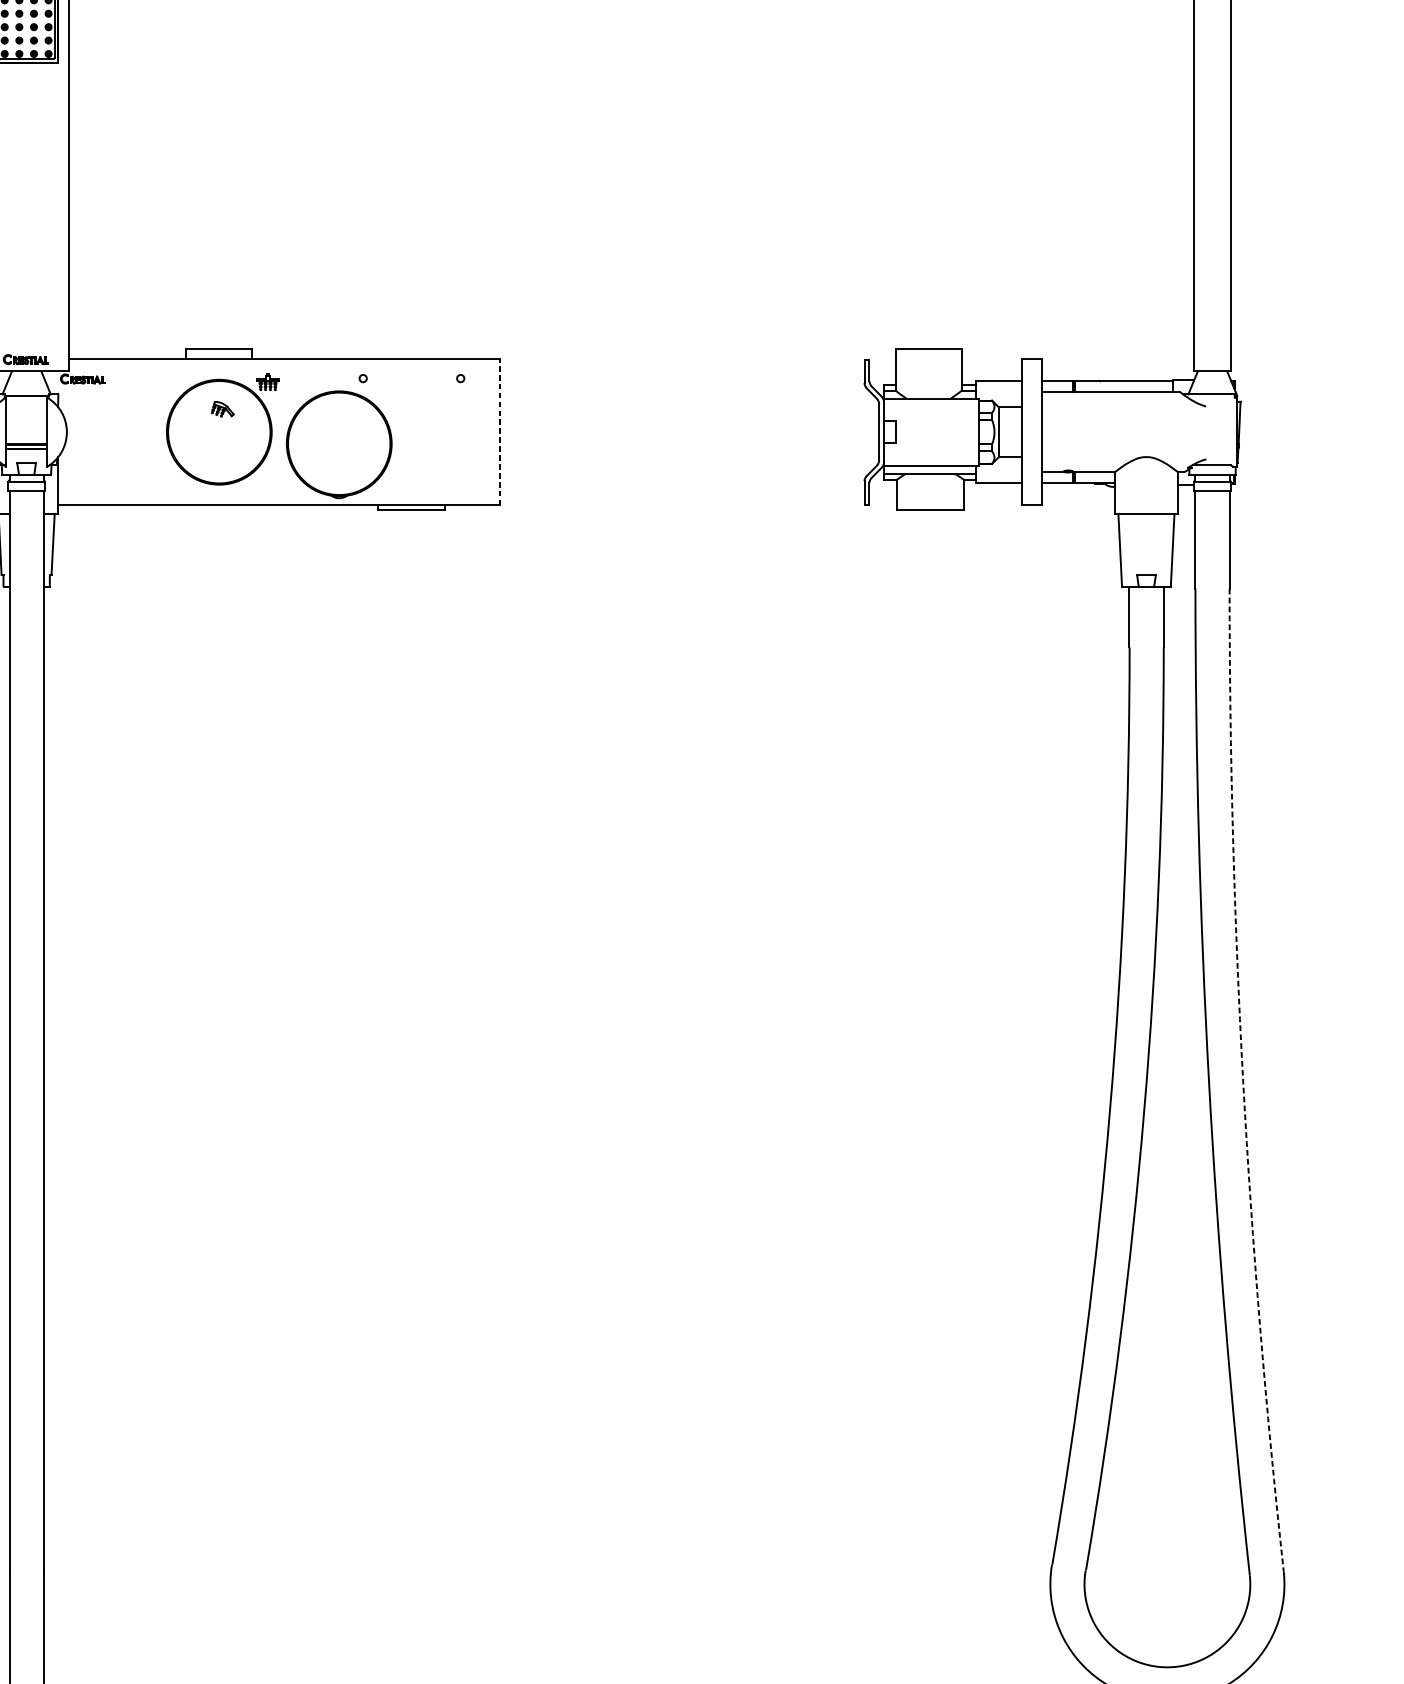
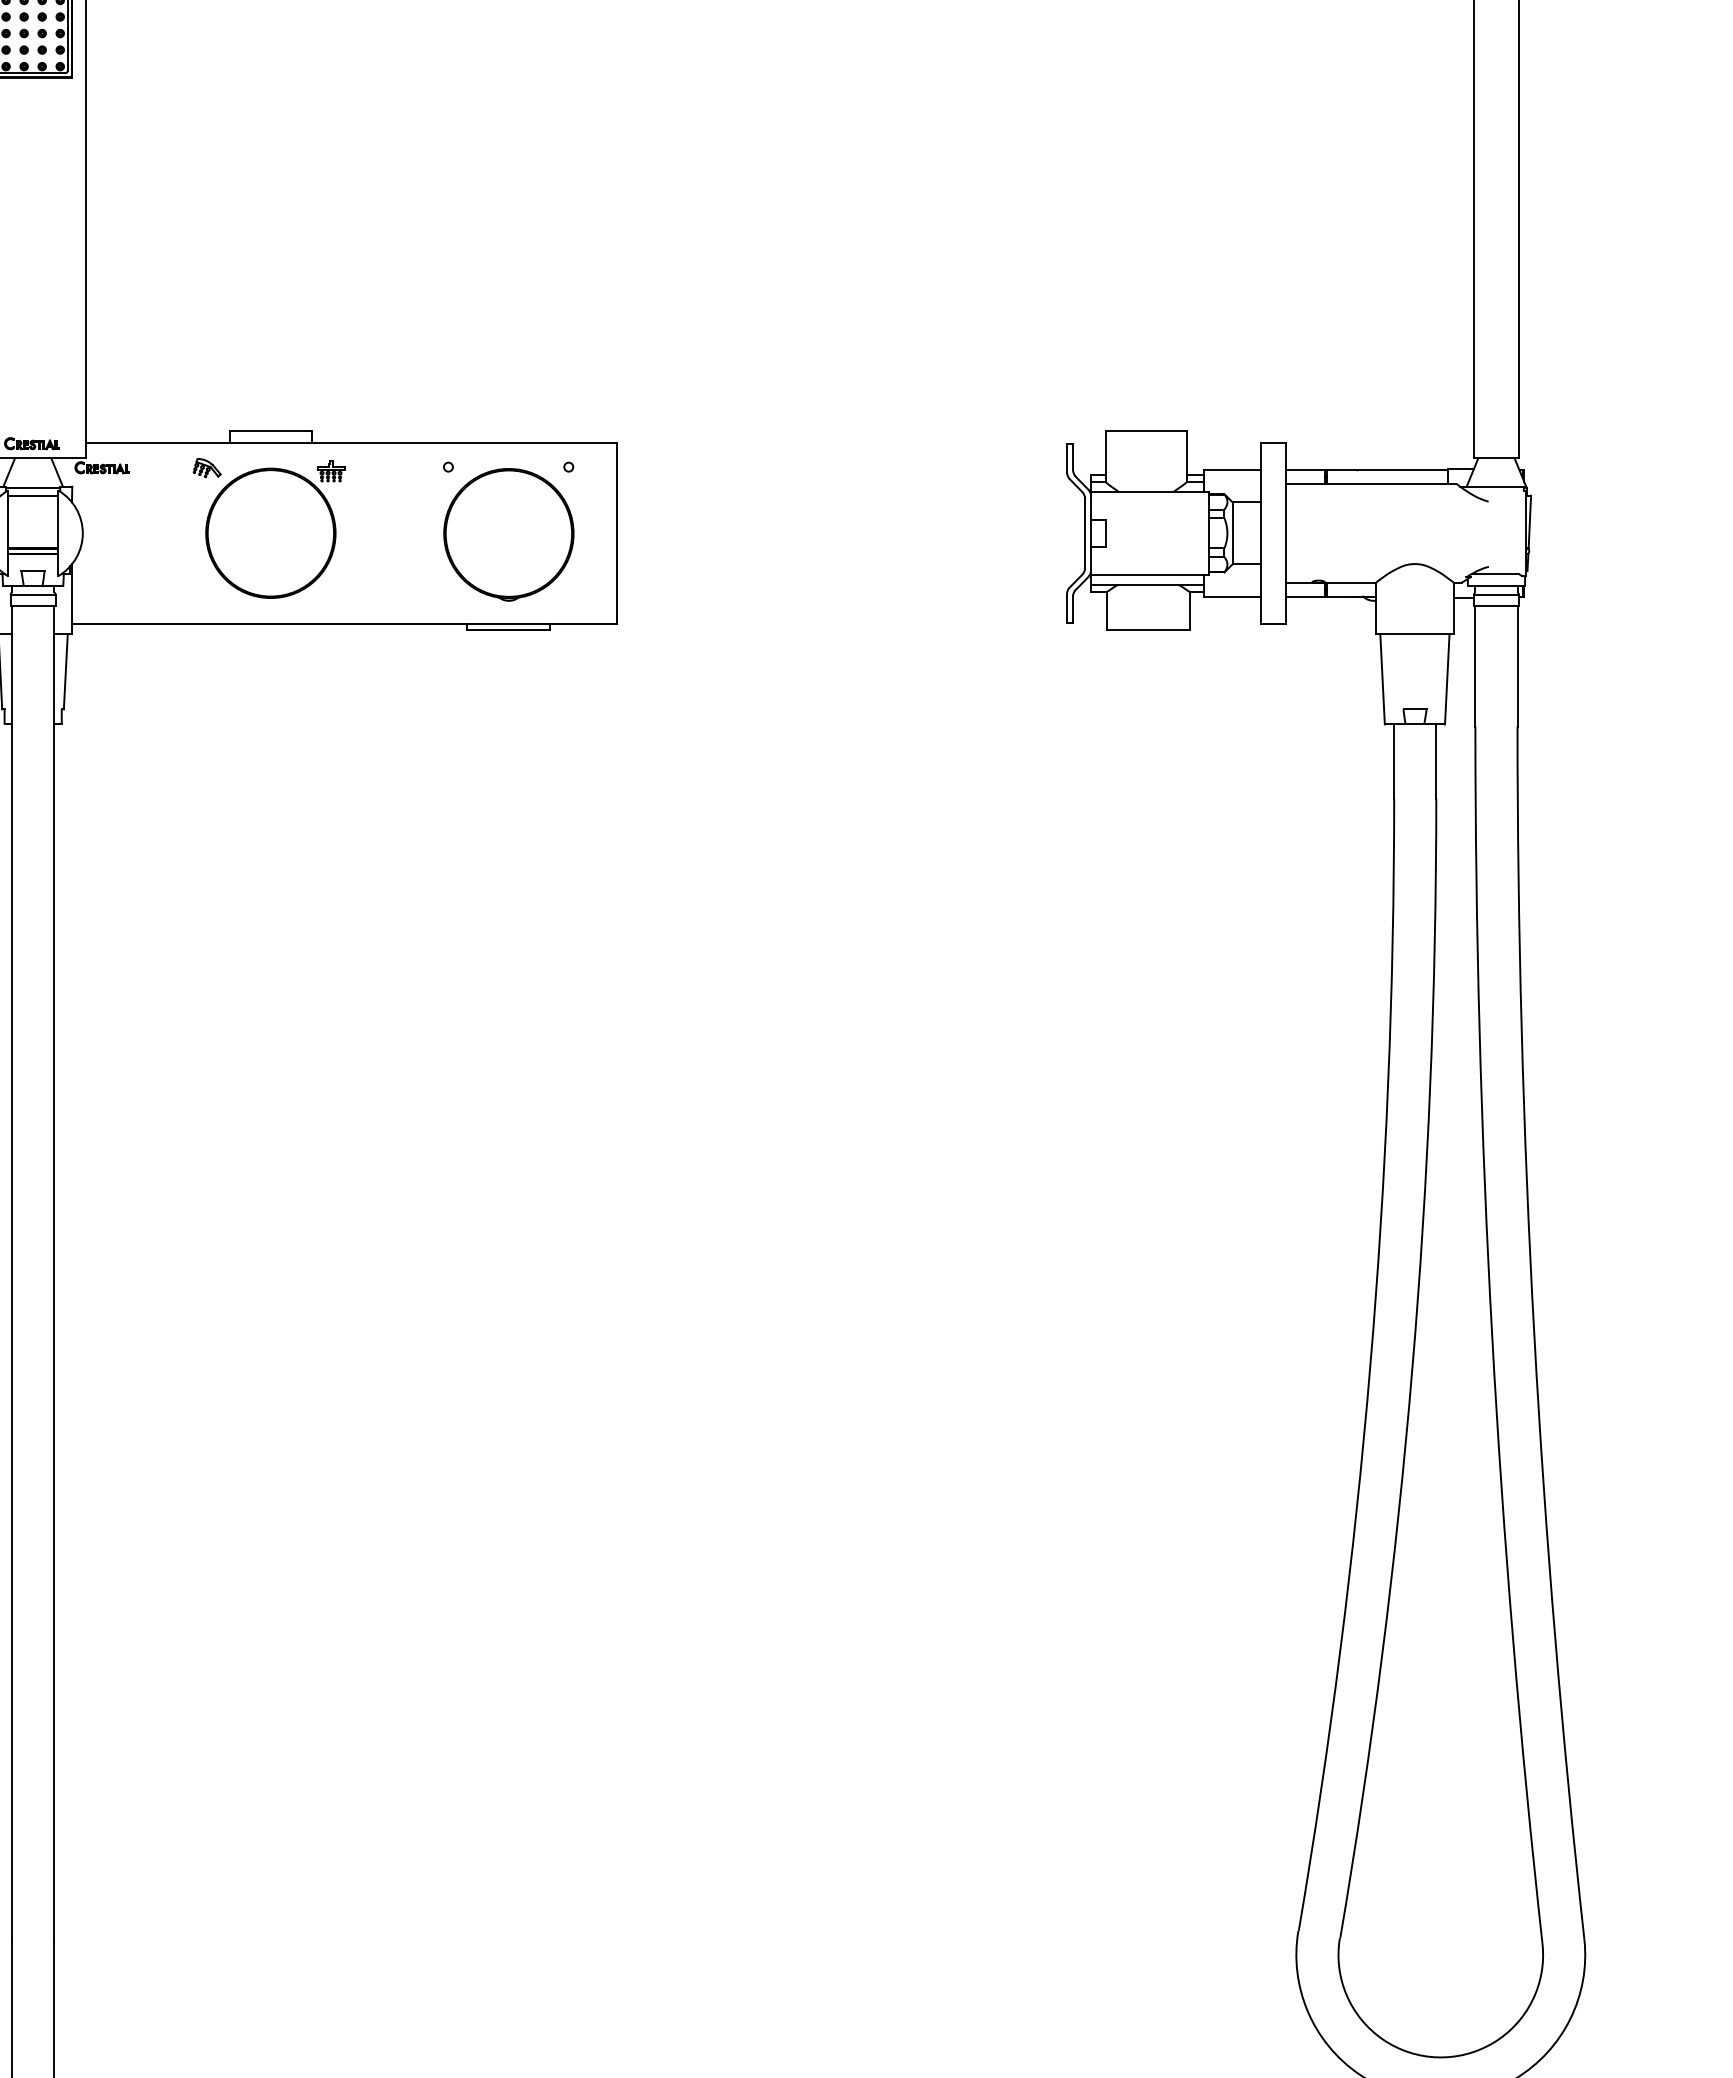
line: (26, 401) -> (32, 495), added
part: (222, 409) -> (206, 468), moved
line: (499, 431) -> (616, 532), dashed -> solid
part: (338, 444) -> (508, 534), moved
arc: (1243, 1080) -> (1534, 1333), dashed -> solid

